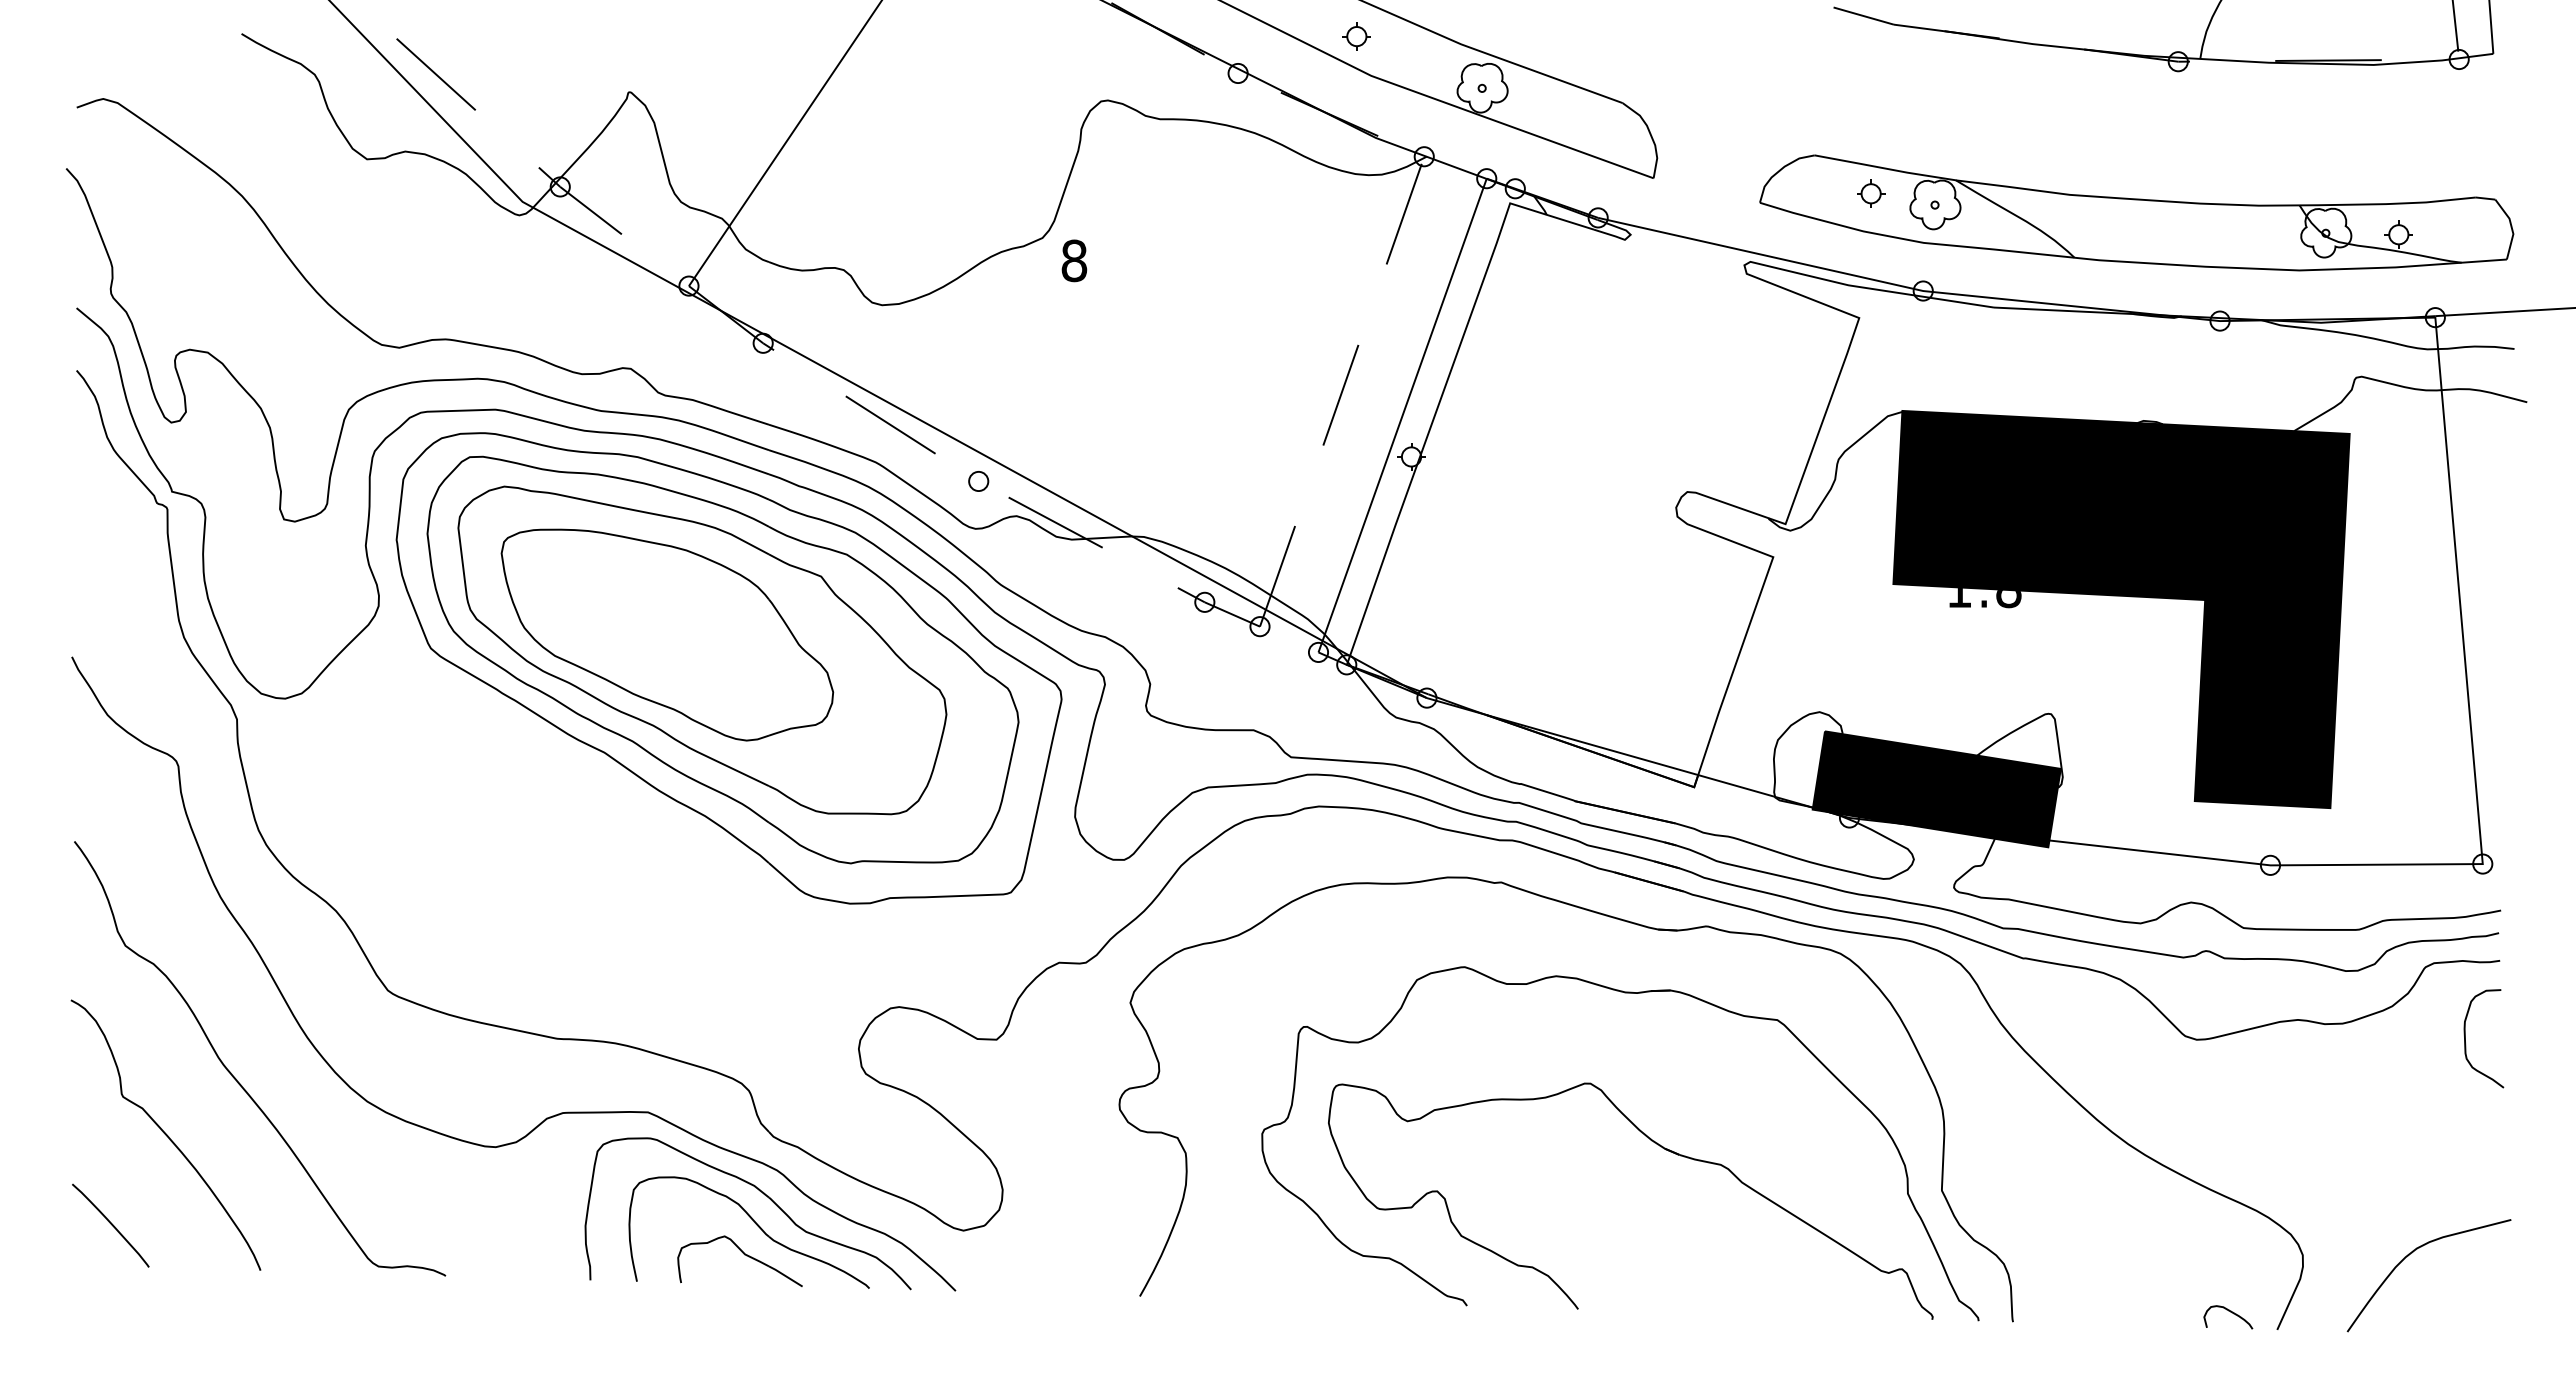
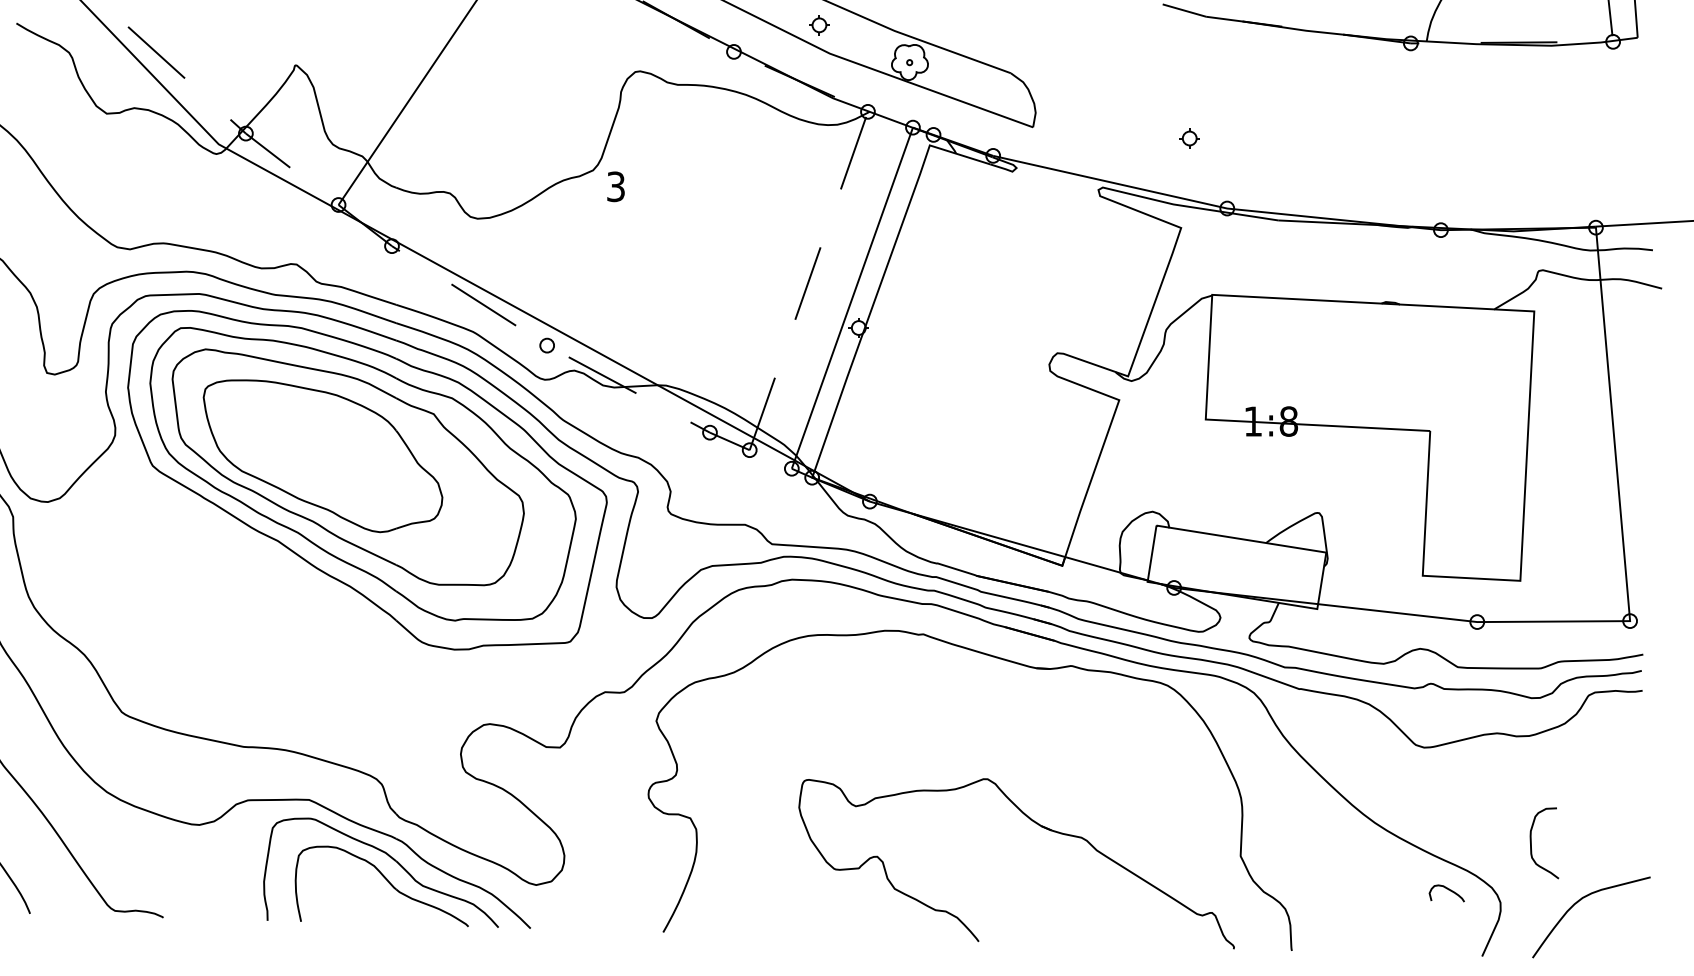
part: (2136, 212) -> (1380, 151), removed
text: (1074, 260) -> (616, 186), 8 -> 3
fill: (2121, 609) -> (1369, 437), removed
fill: (1936, 789) -> (1236, 567), removed
part: (1624, 993) -> (1012, 714), removed
curve: (2465, 1038) -> (1531, 843), moved
part: (744, 1255) -> (378, 902), removed
curve: (2230, 1312) -> (1448, 889), moved

